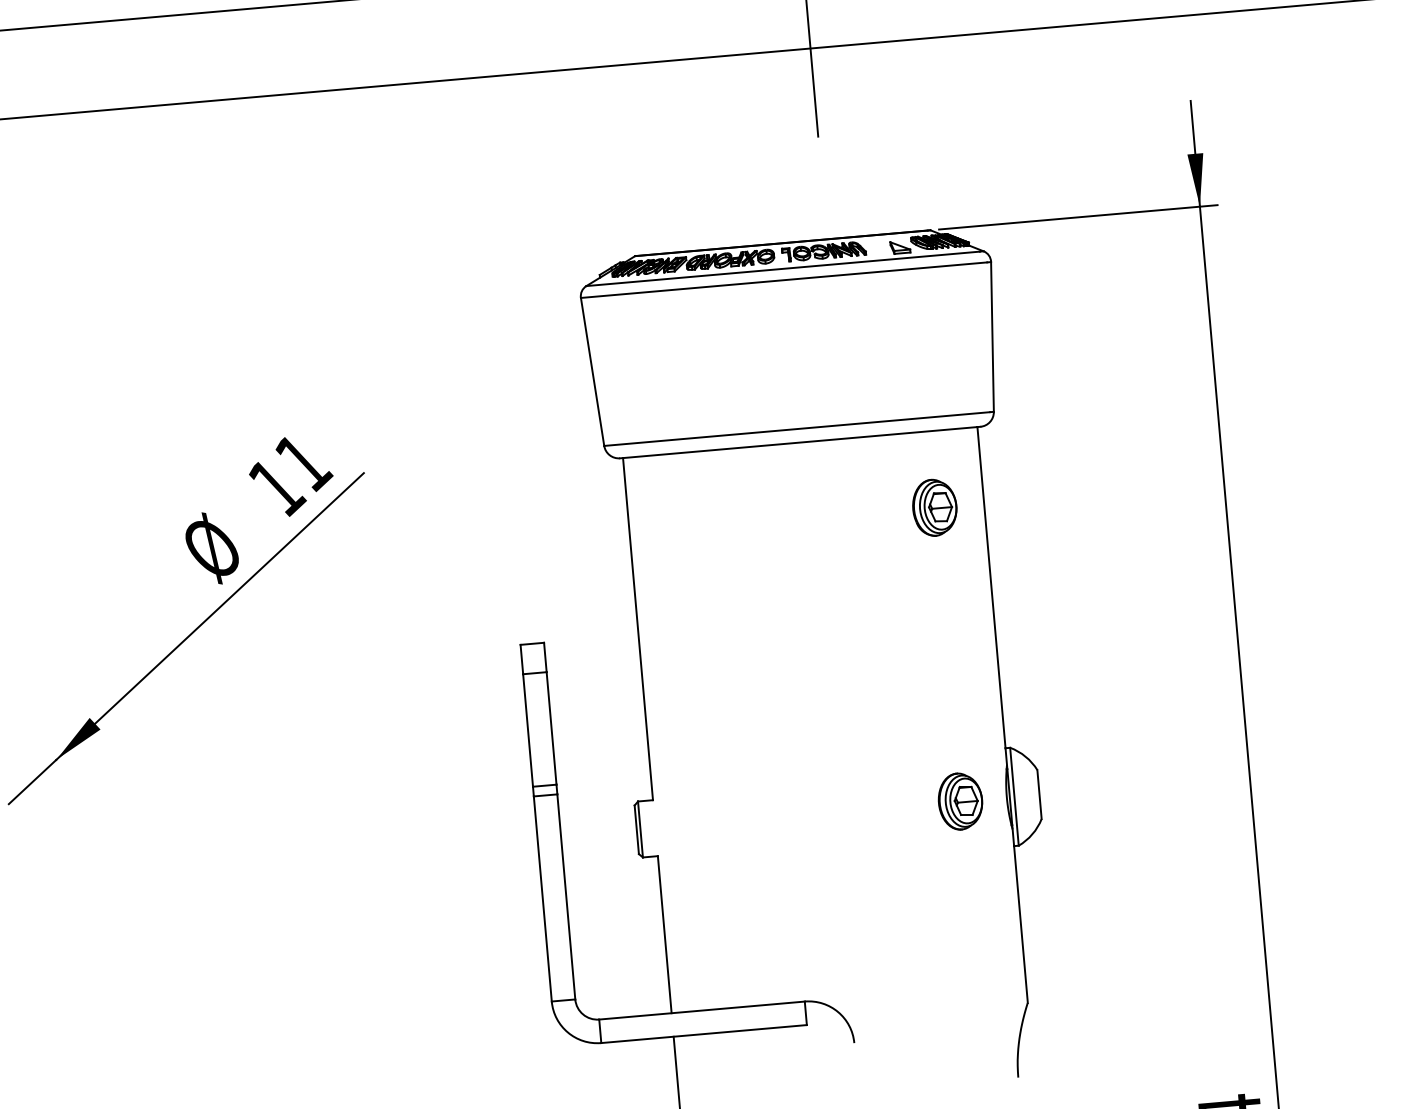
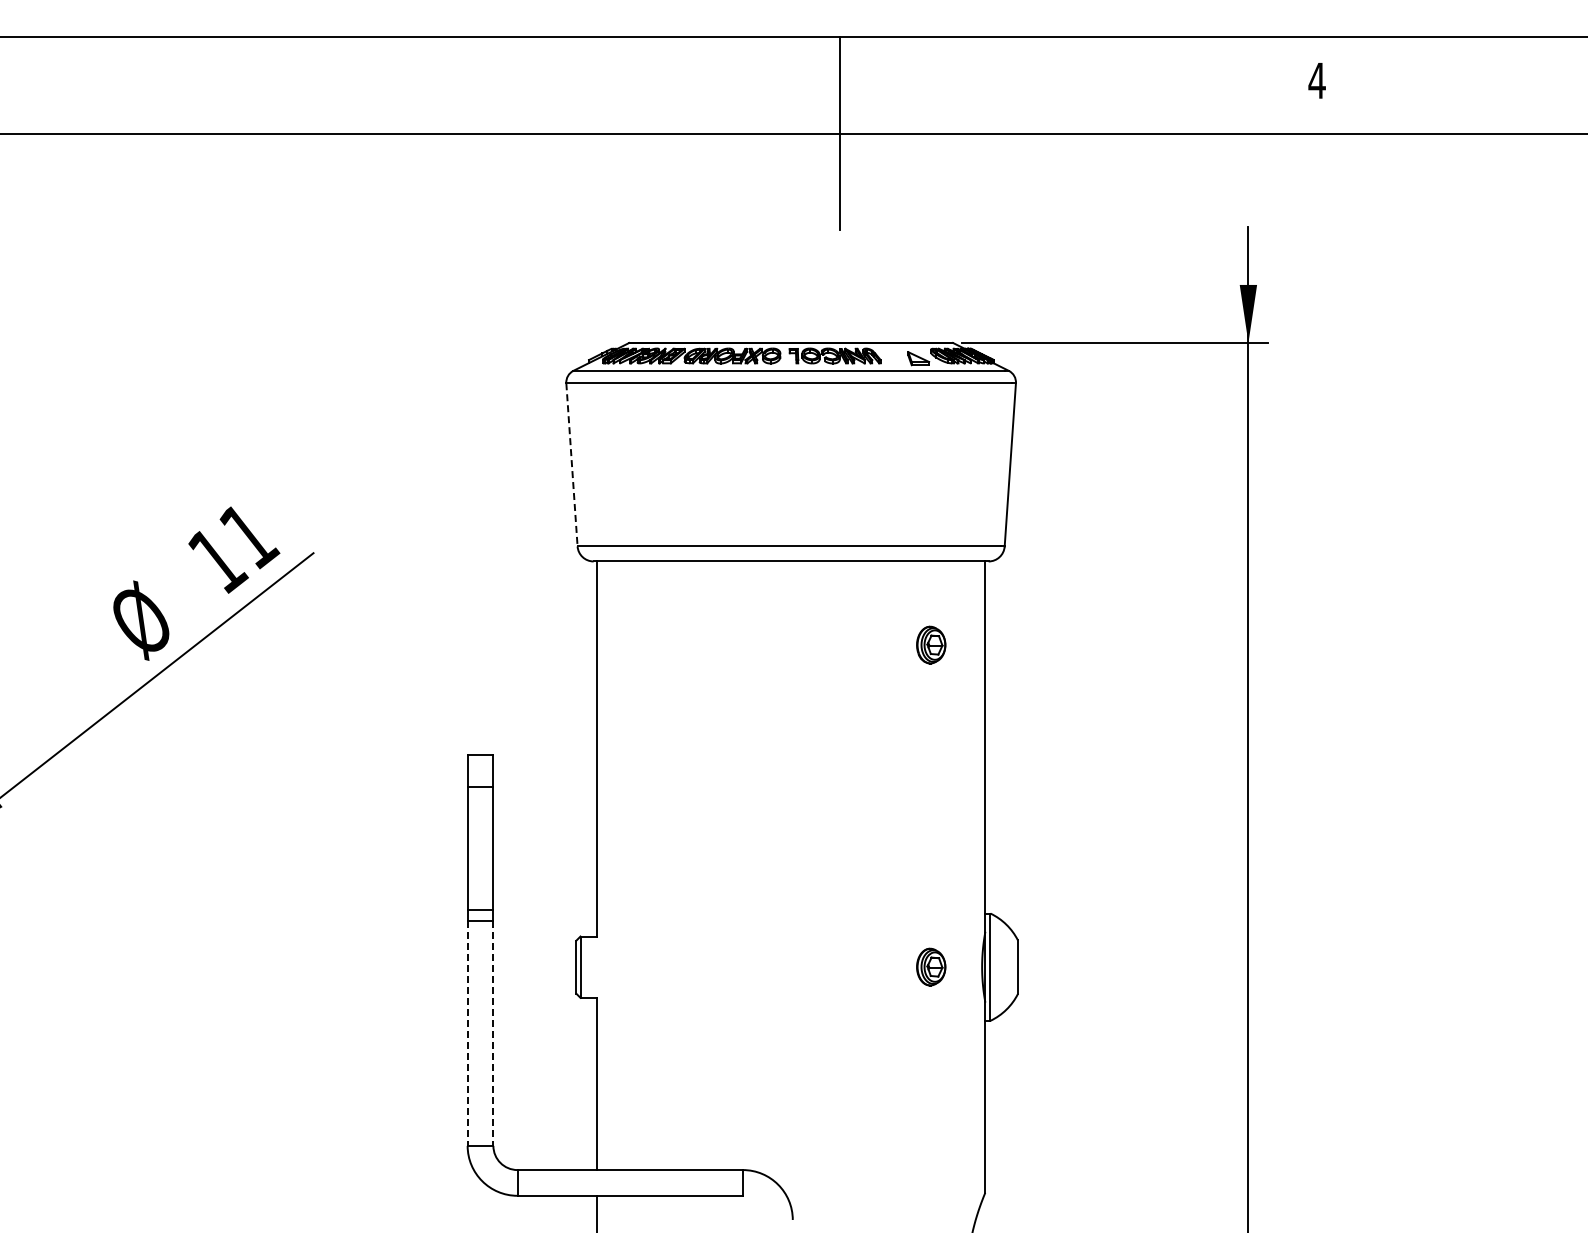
line: (592, 371) -> (571, 464), solid -> dashed
part: (933, 507) -> (930, 644), size x0.6
part: (959, 800) -> (930, 966), size x0.6
line: (566, 897) -> (493, 1034), solid -> dashed
line: (542, 899) -> (467, 1034), solid -> dashed

